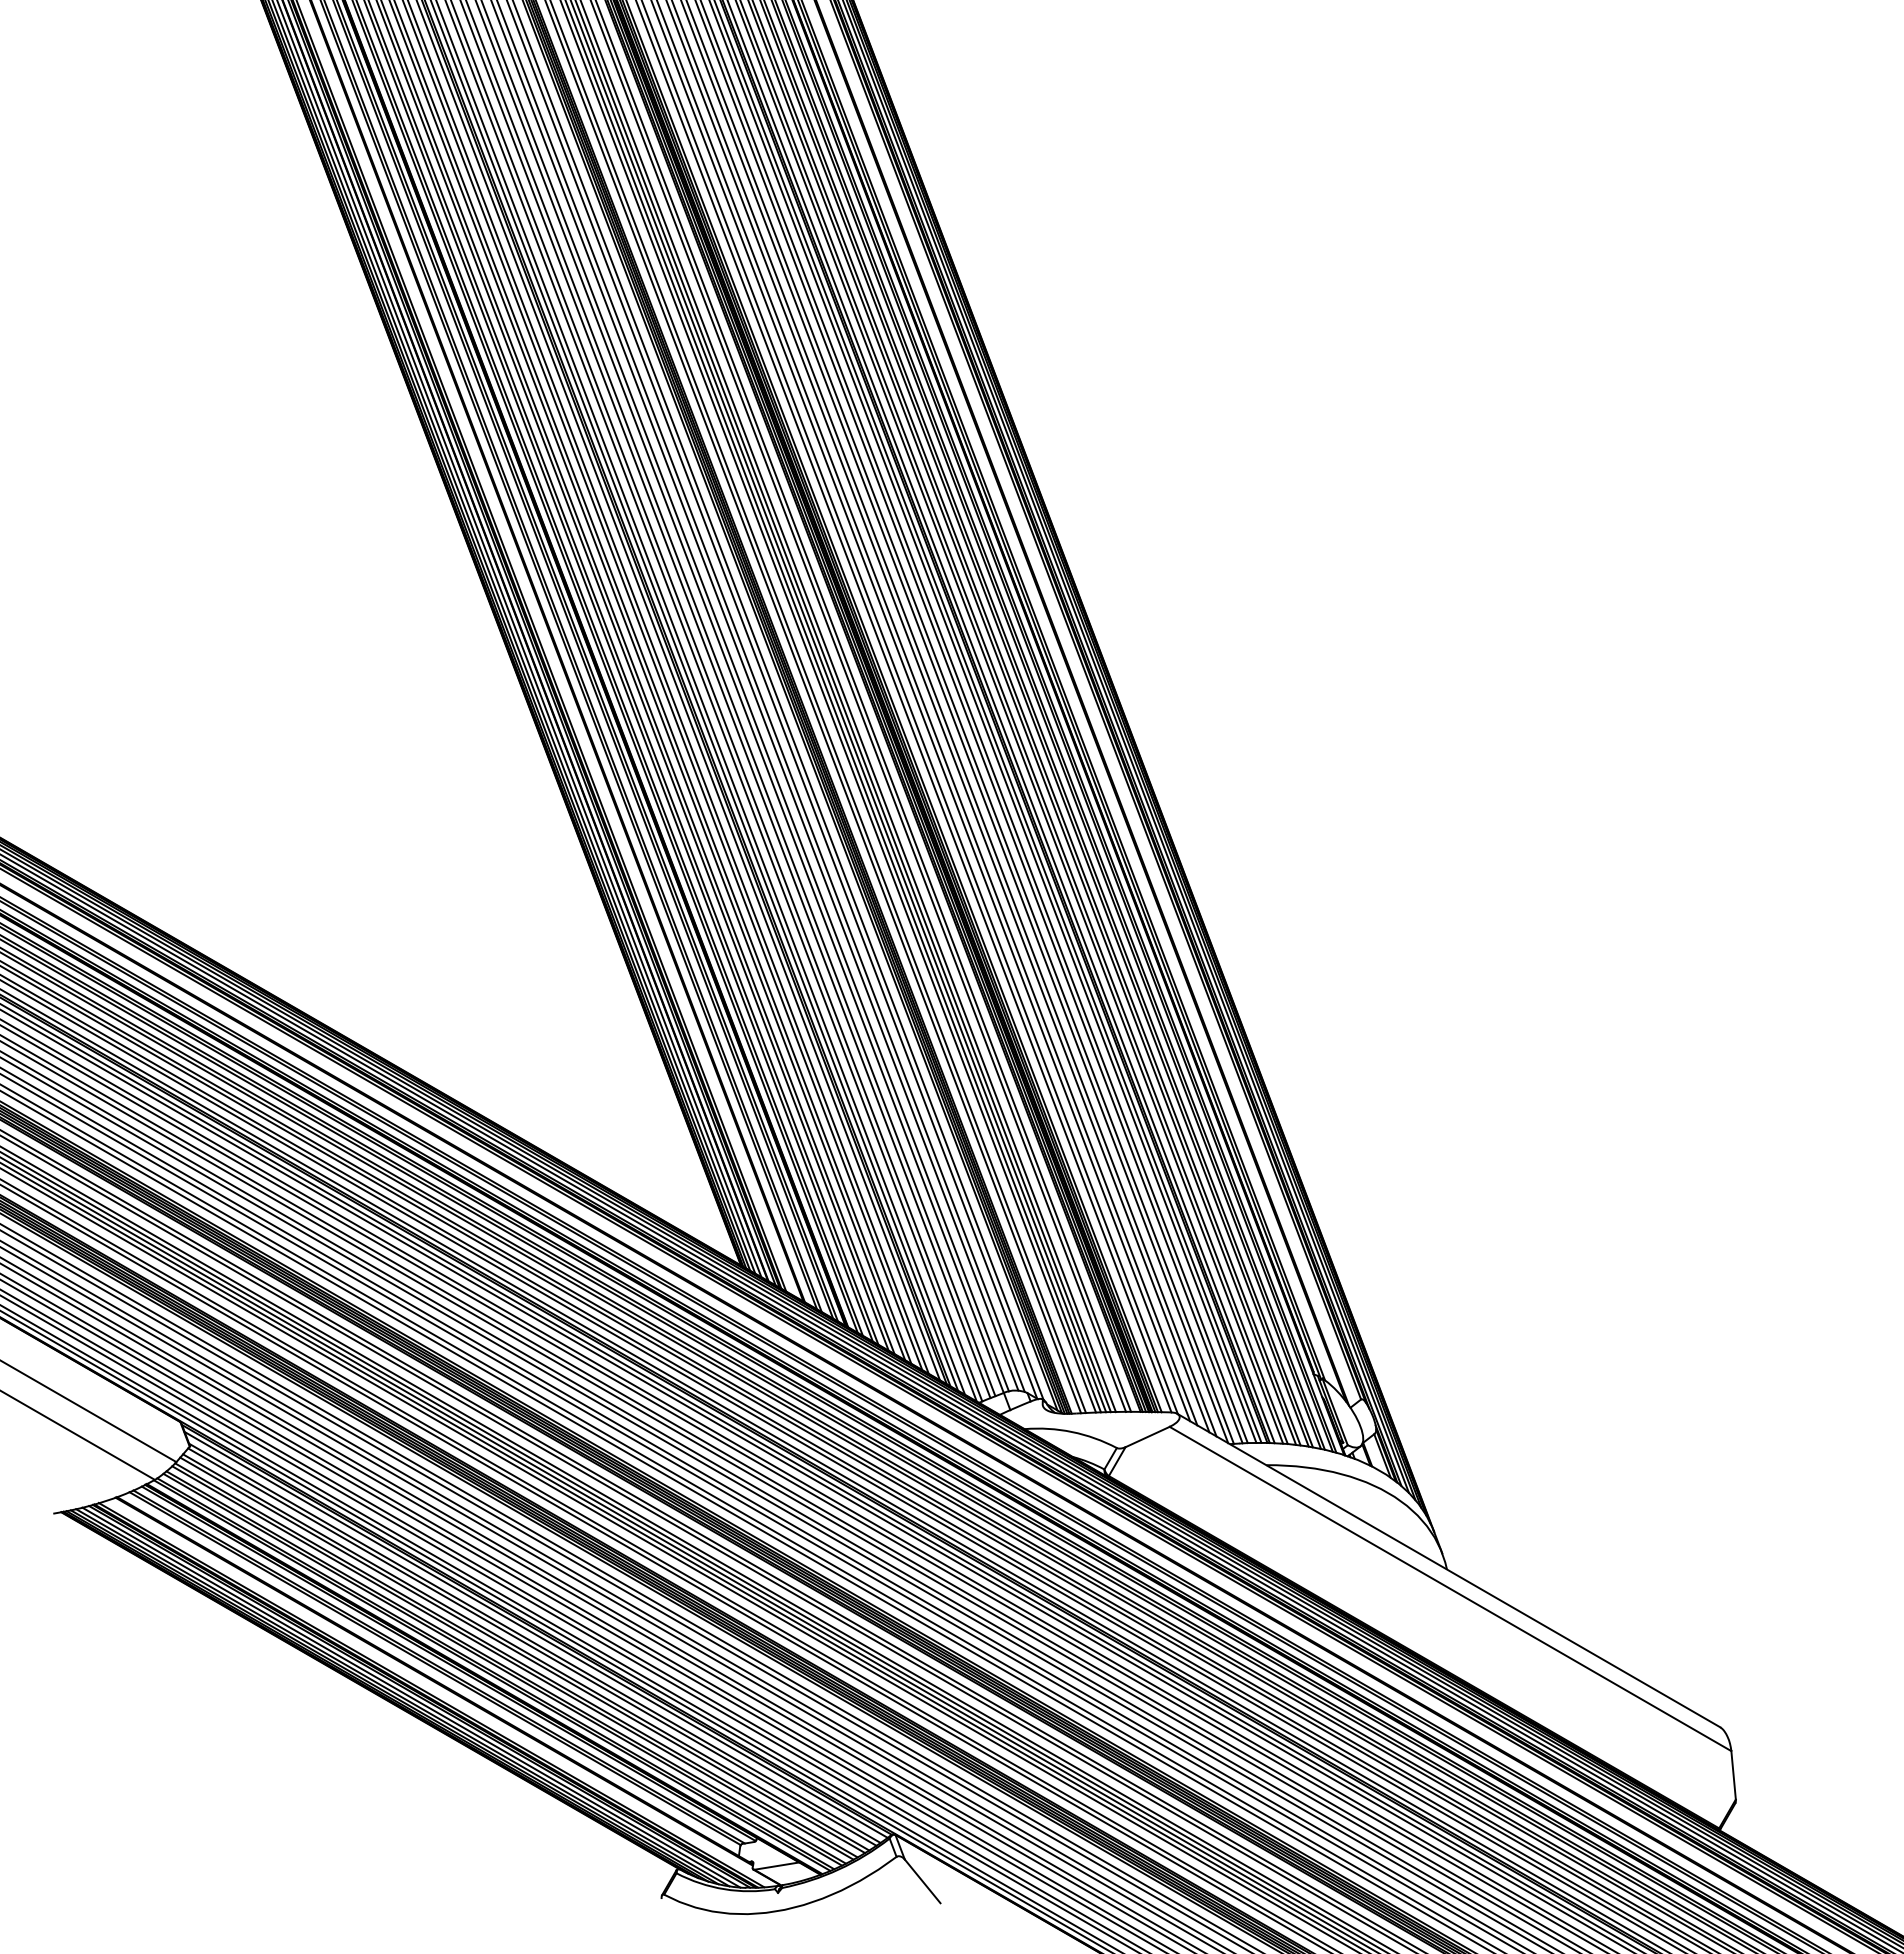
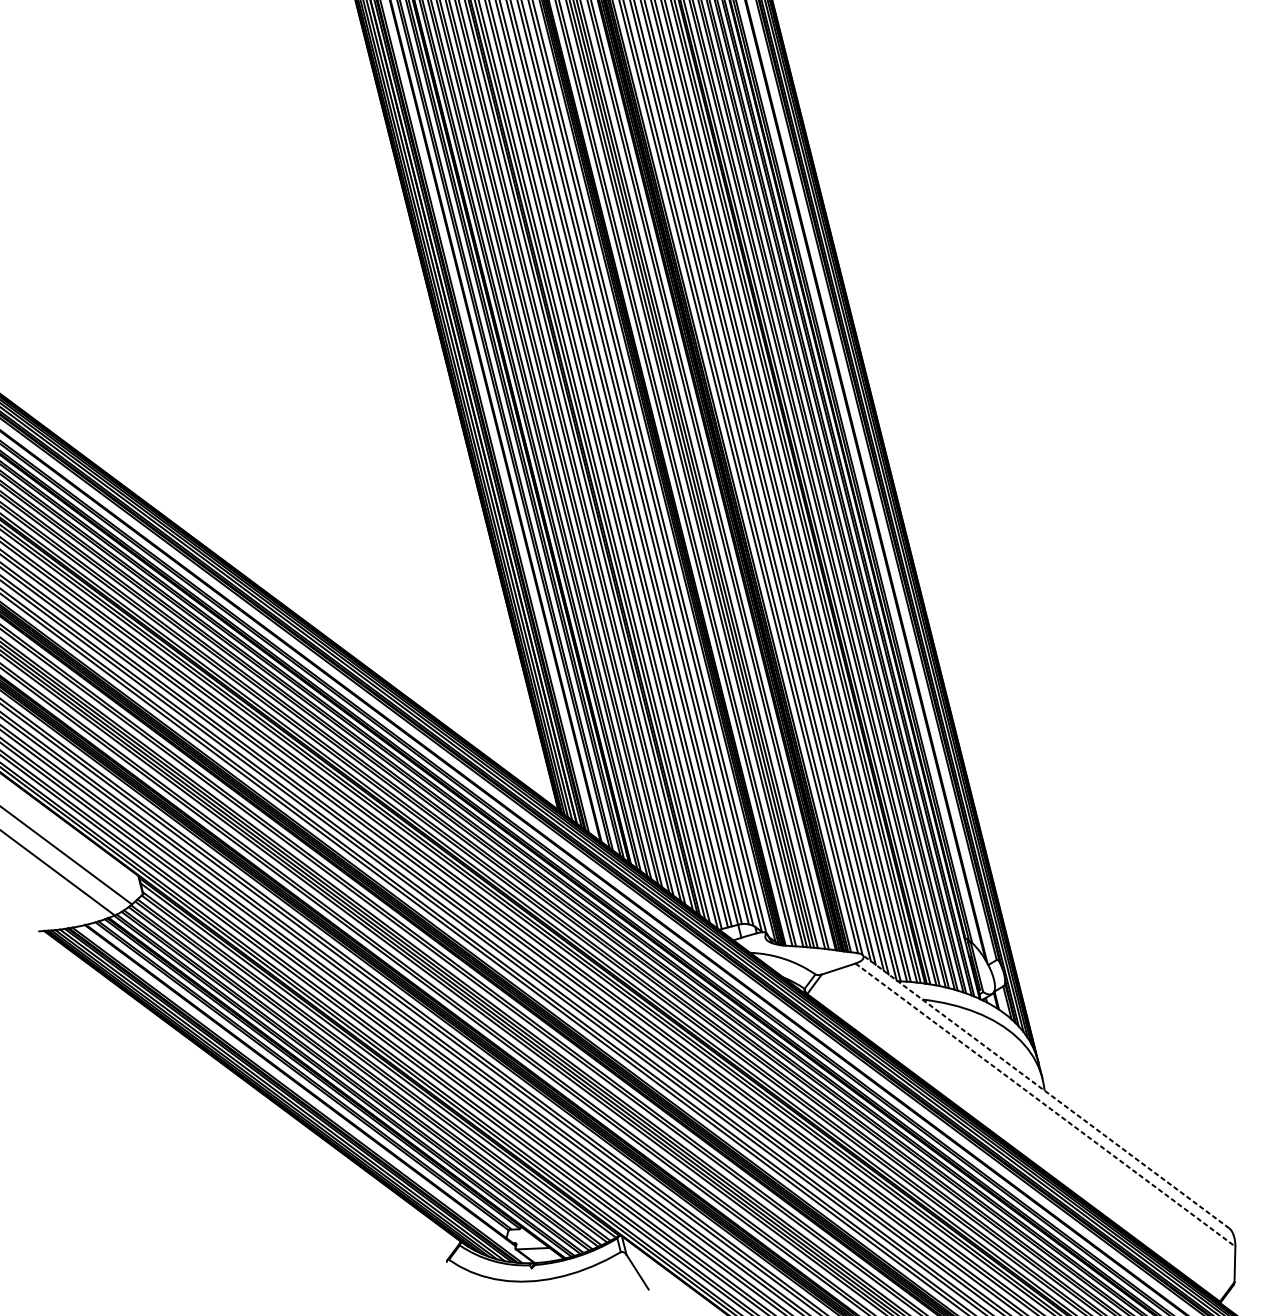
line: (1448, 1570) -> (1045, 1091), solid -> dashed
line: (1450, 1589) -> (1045, 1105), solid -> dashed

